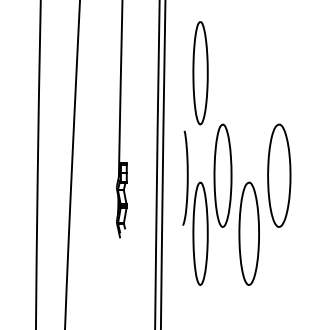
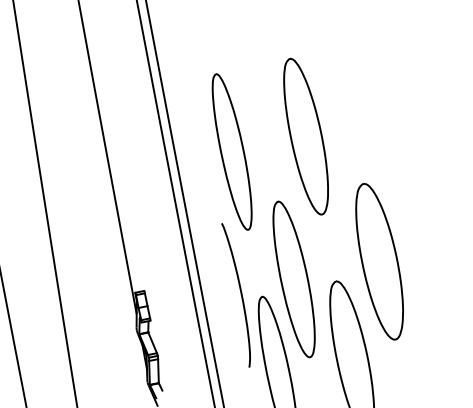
part: (200, 73) -> (232, 152), moved
part: (248, 87) -> (305, 137), added

